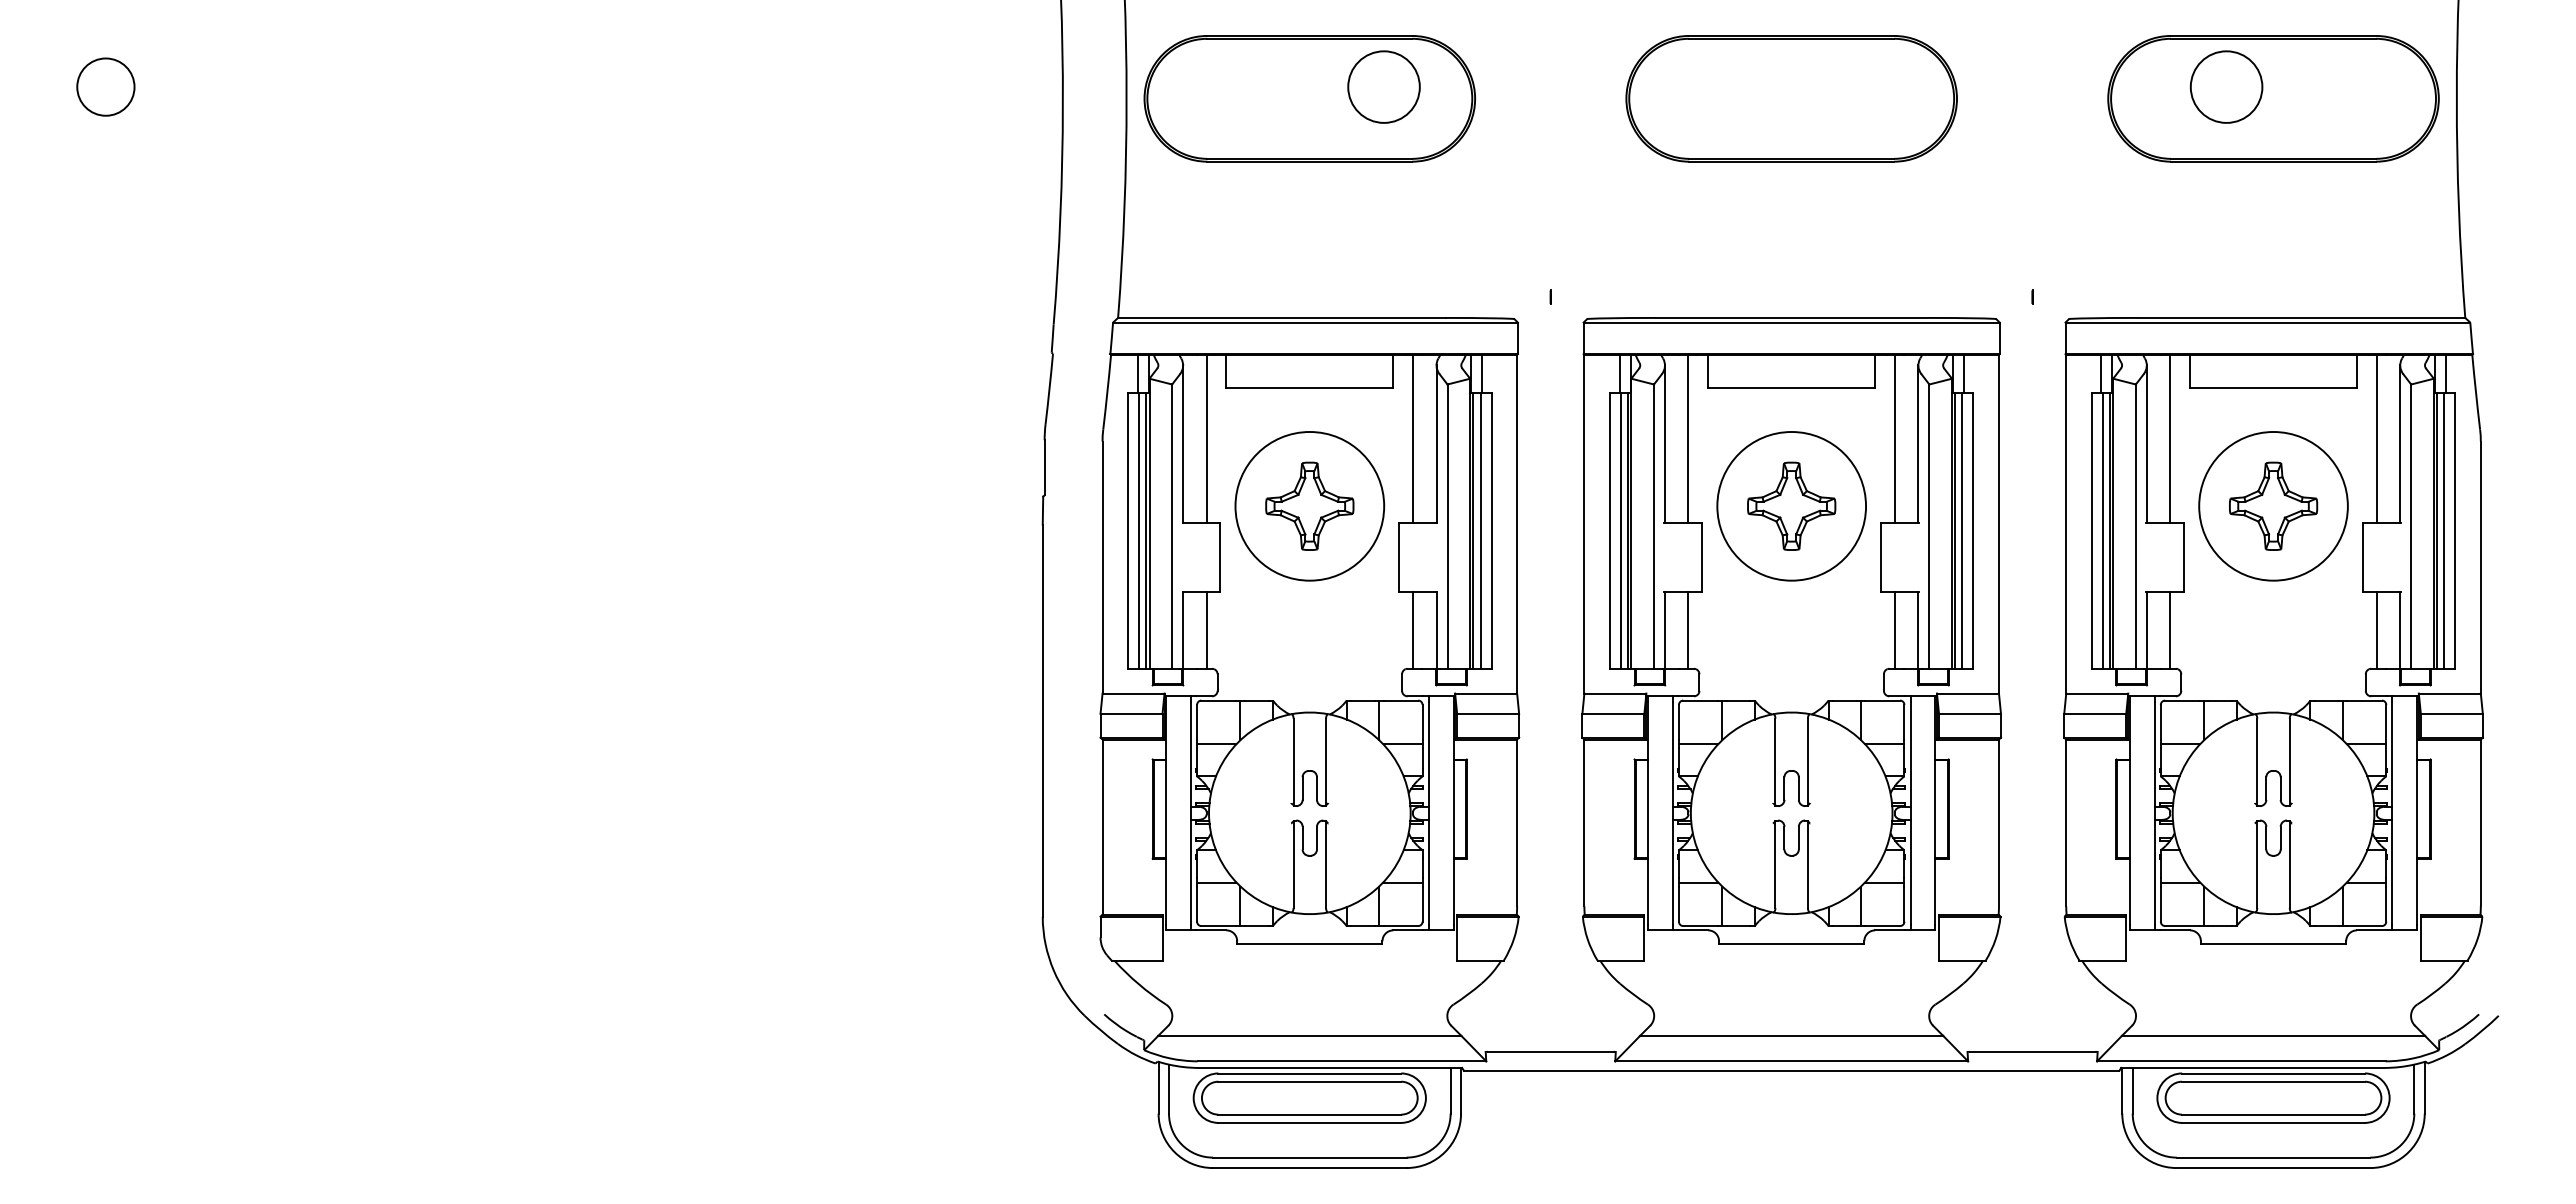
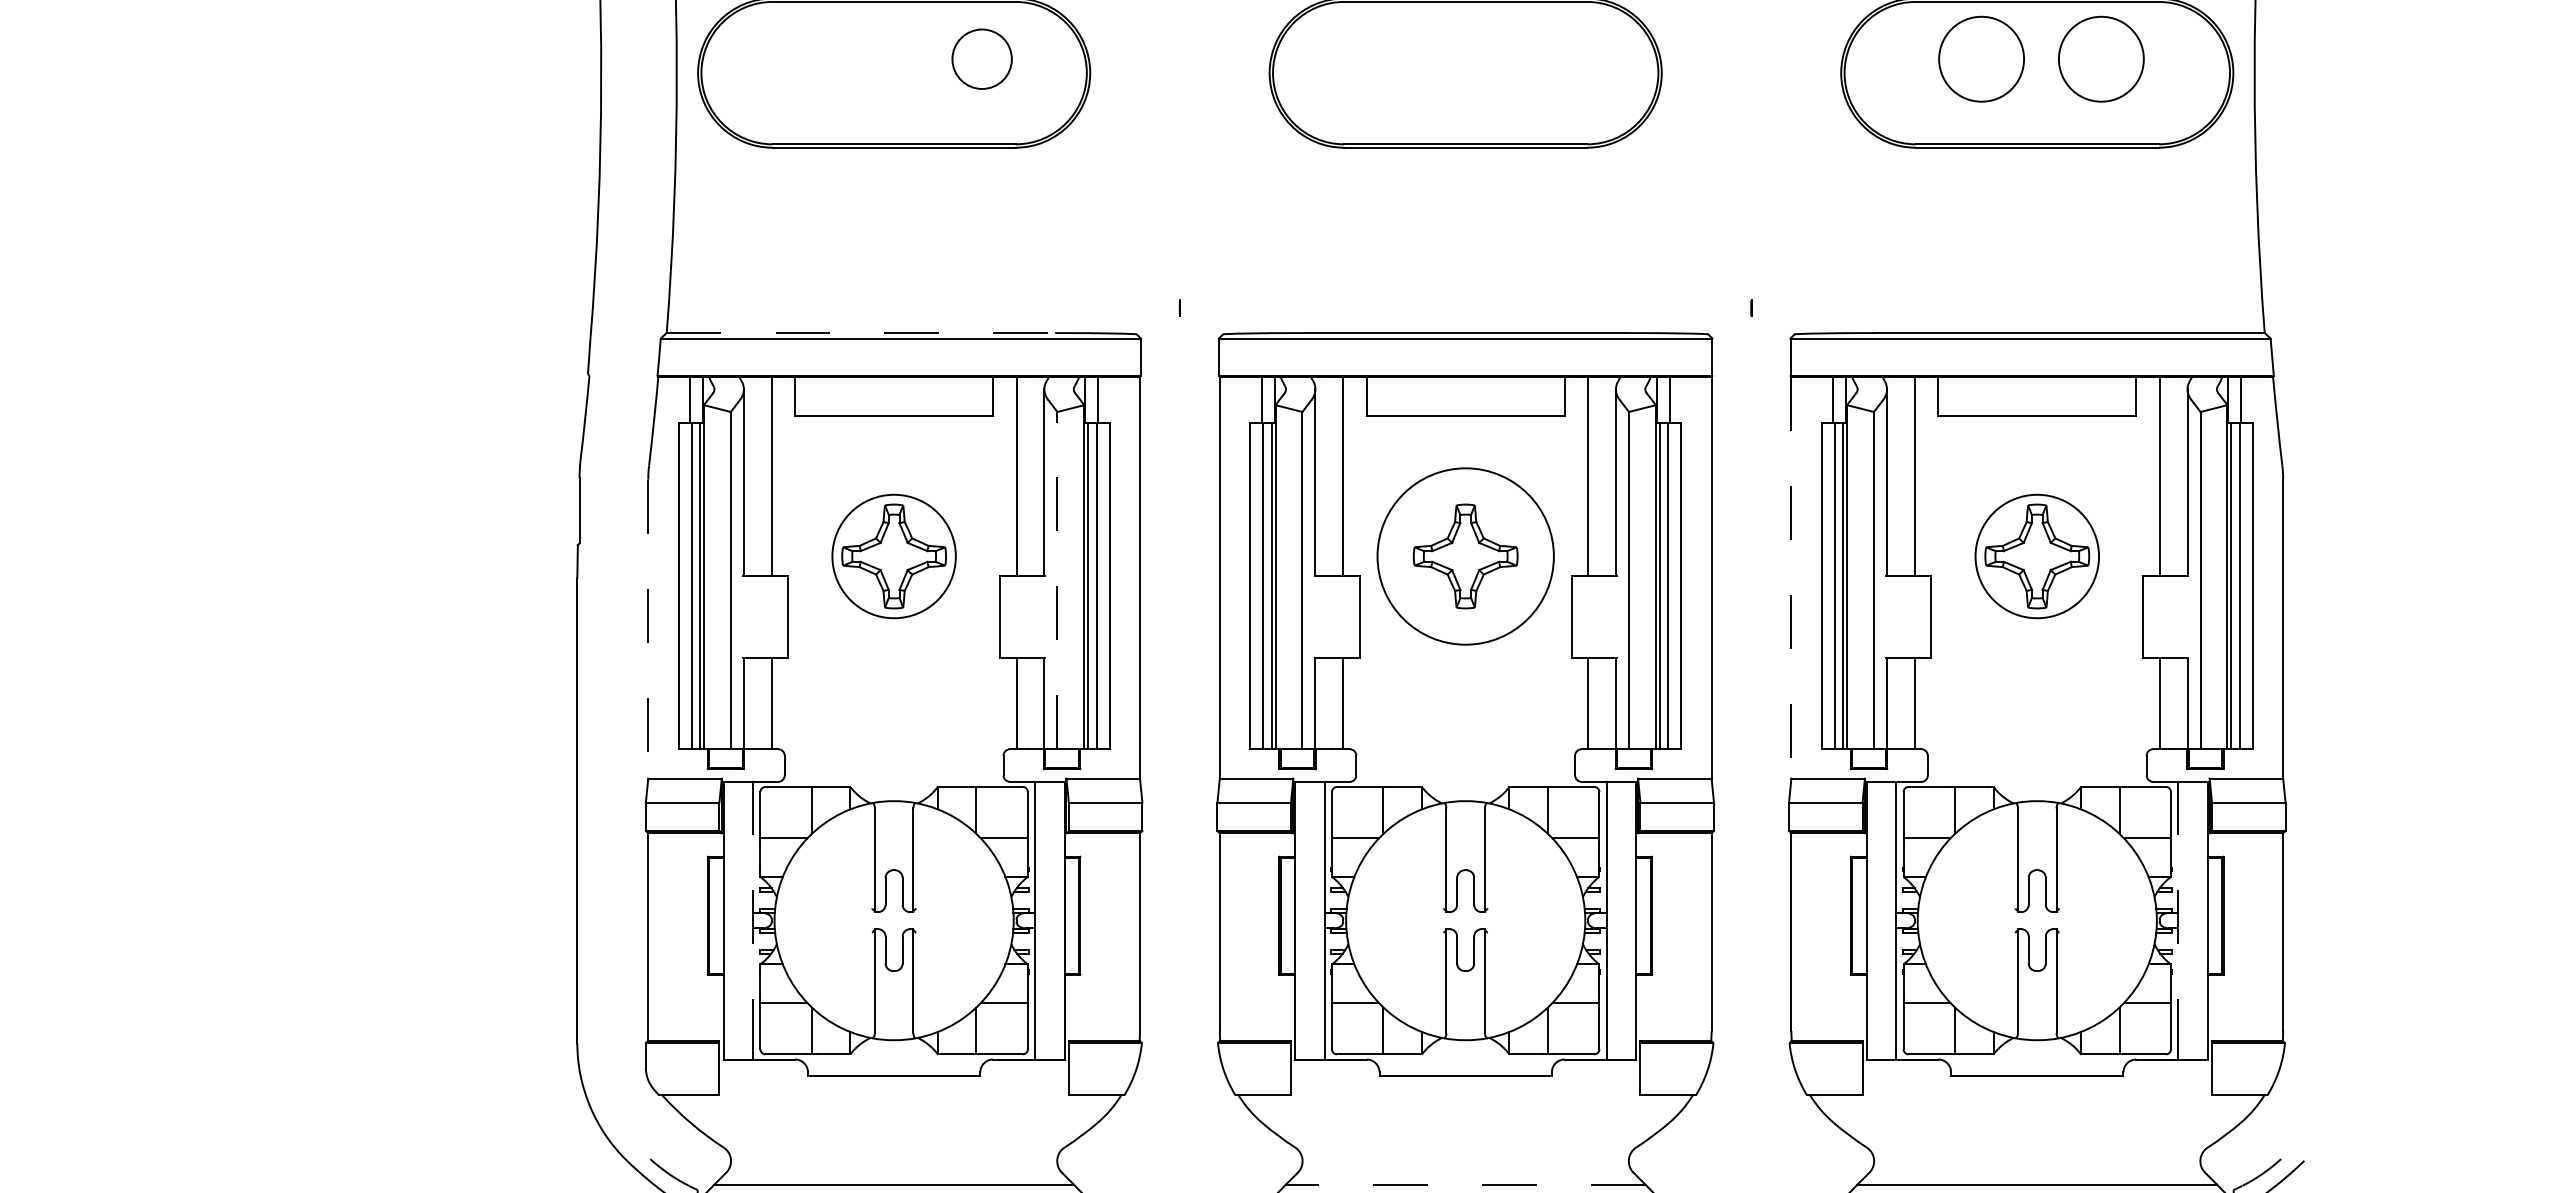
circle: (1383, 86) -> (981, 58), size x0.7
circle: (2327, 86) -> (2101, 58), added
line: (1281, 317) -> (860, 332), solid -> dashed
circle: (1309, 506) -> (893, 556), size x0.7
circle: (2273, 506) -> (2037, 556), size x0.7
line: (2066, 524) -> (1791, 578), solid -> dashed
line: (1447, 526) -> (1057, 580), solid -> dashed
line: (1102, 567) -> (648, 629), solid -> dashed
line: (1190, 813) -> (752, 920), solid -> dashed
line: (2392, 813) -> (2178, 920), solid -> dashed
line: (1791, 1035) -> (1465, 1184), solid -> dashed

